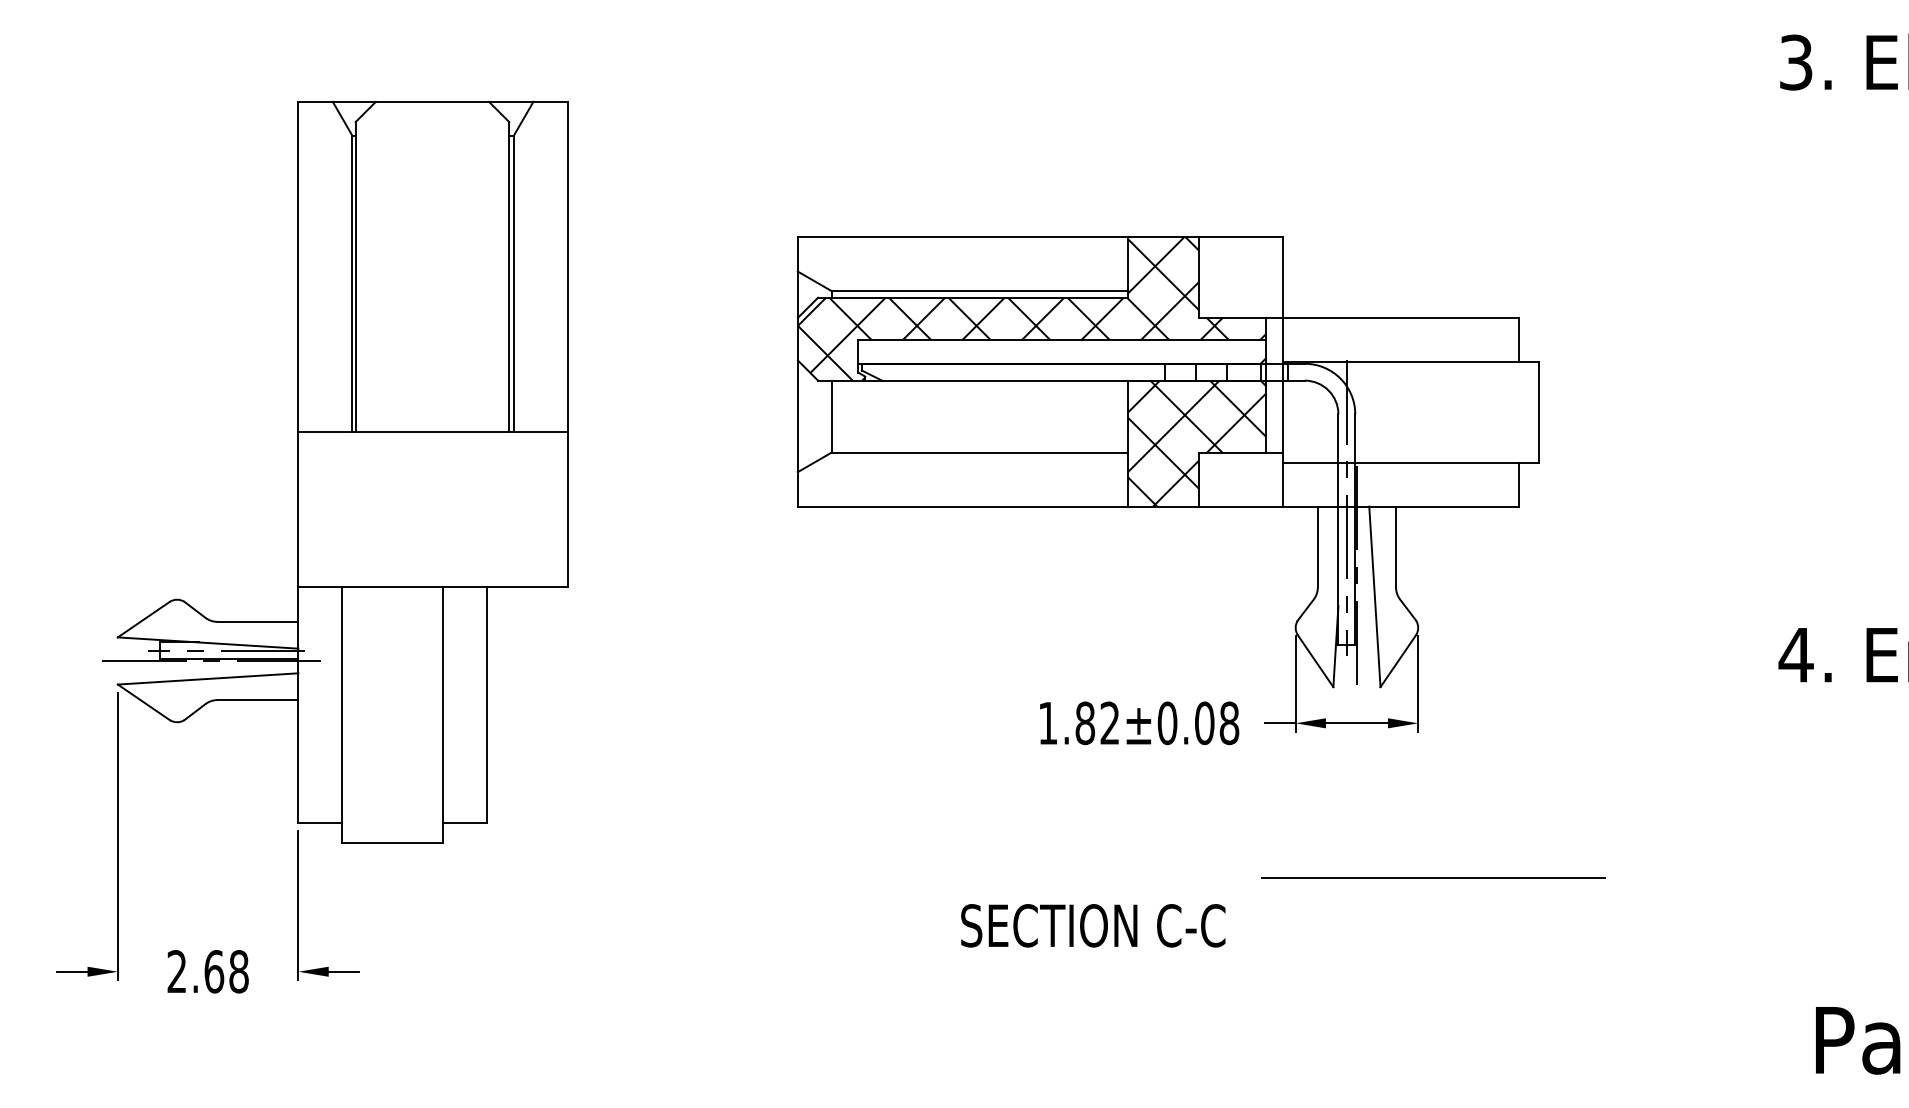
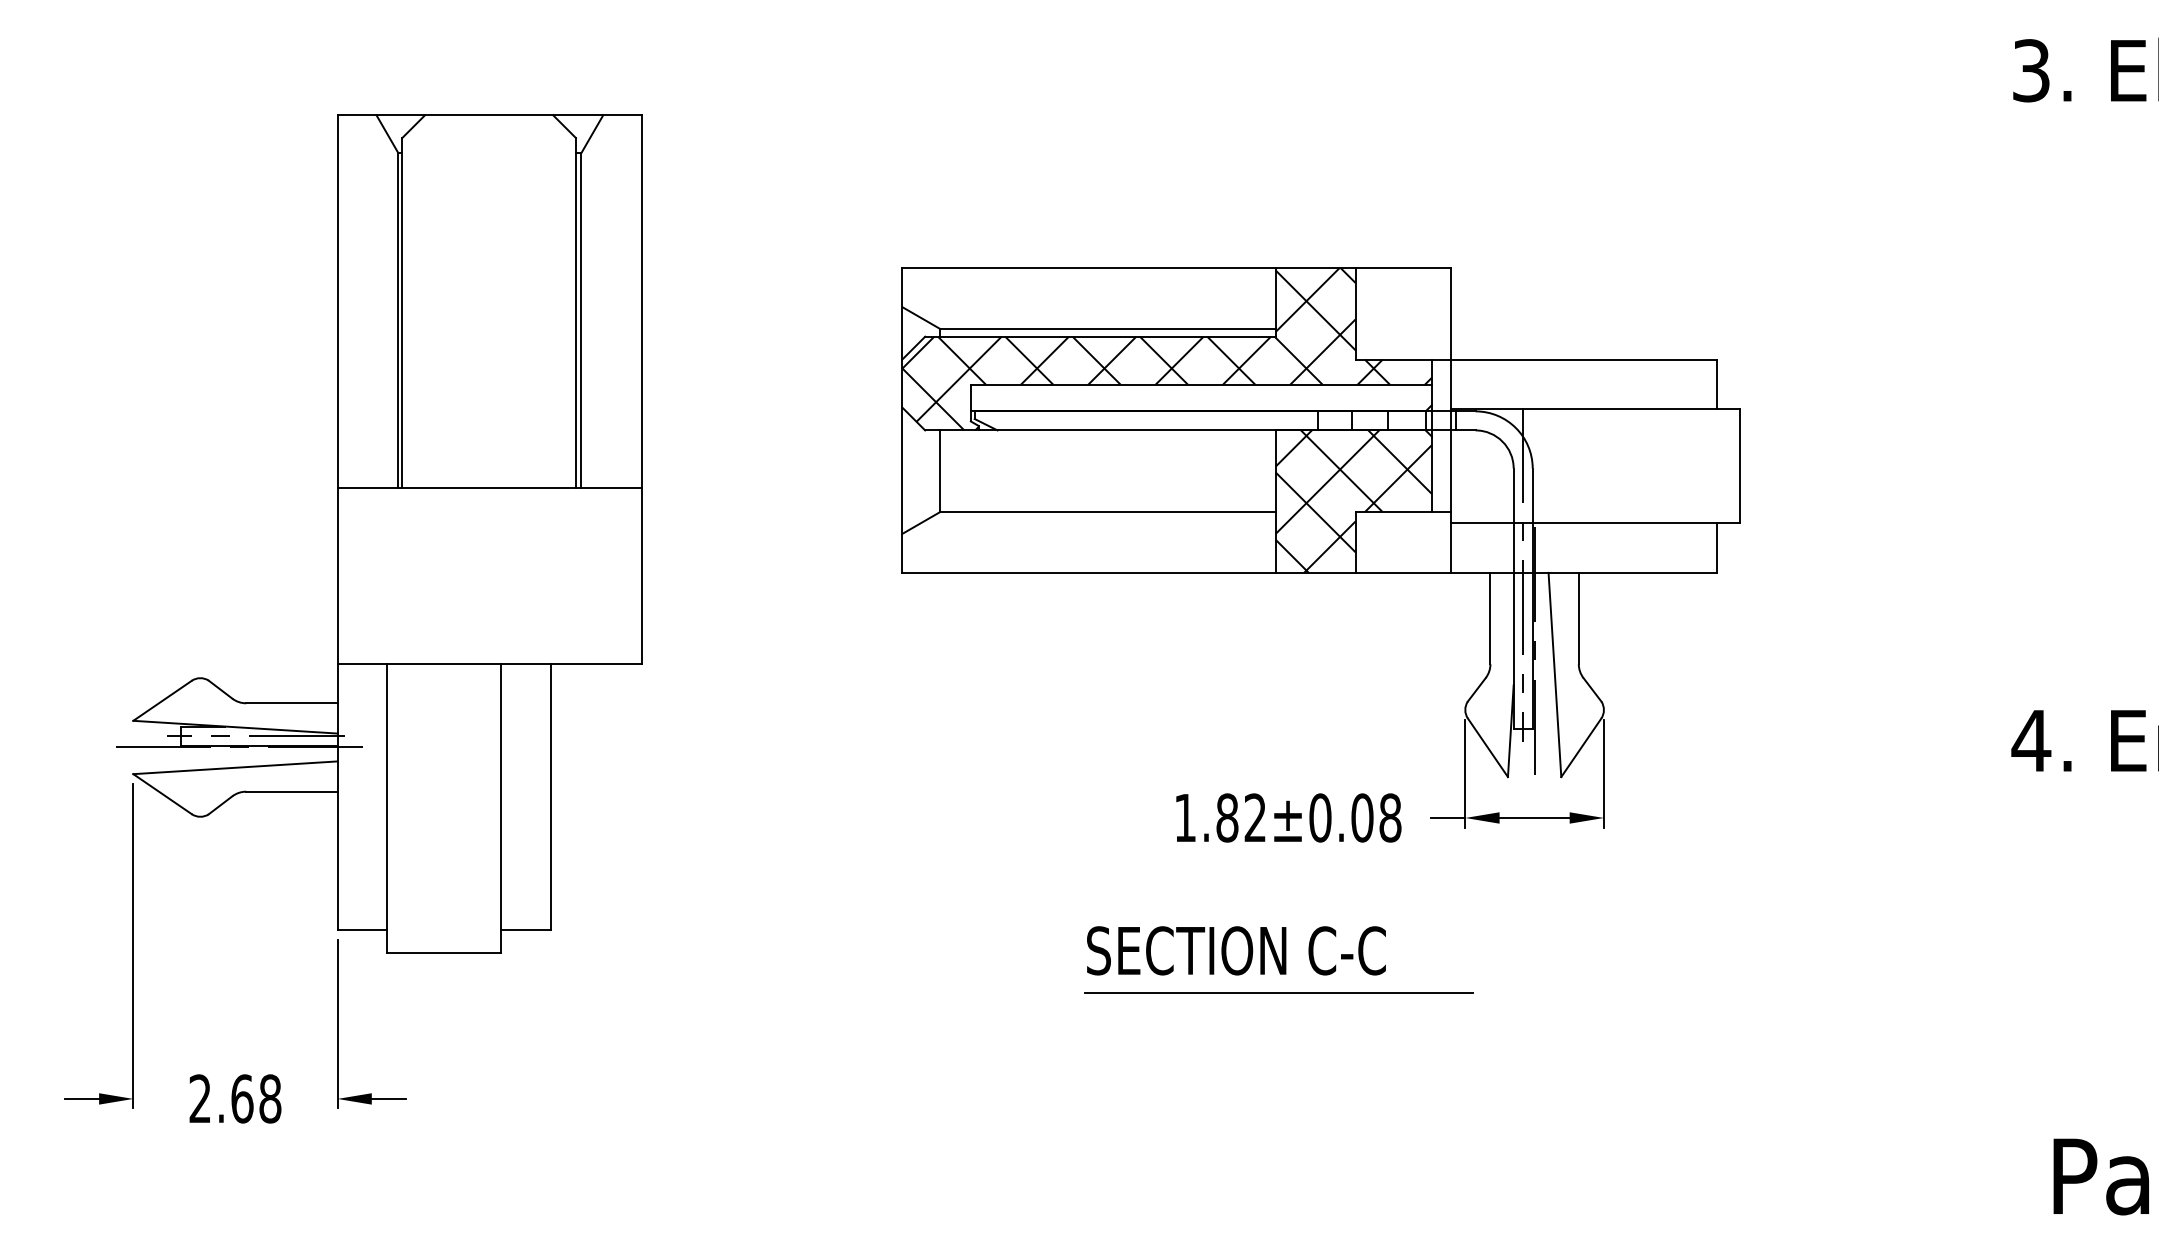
line: (1433, 877) -> (1279, 992), moved
text: (1093, 925) -> (1236, 950), moved

